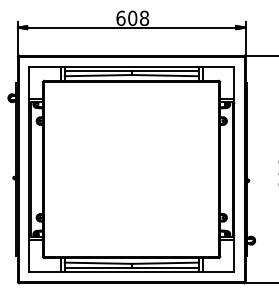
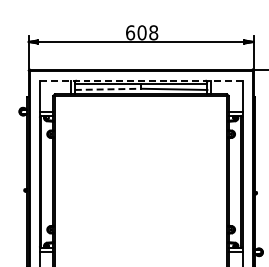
line: (131, 66) -> (140, 80), solid -> dashed
line: (98, 75) -> (108, 89), solid -> dashed

